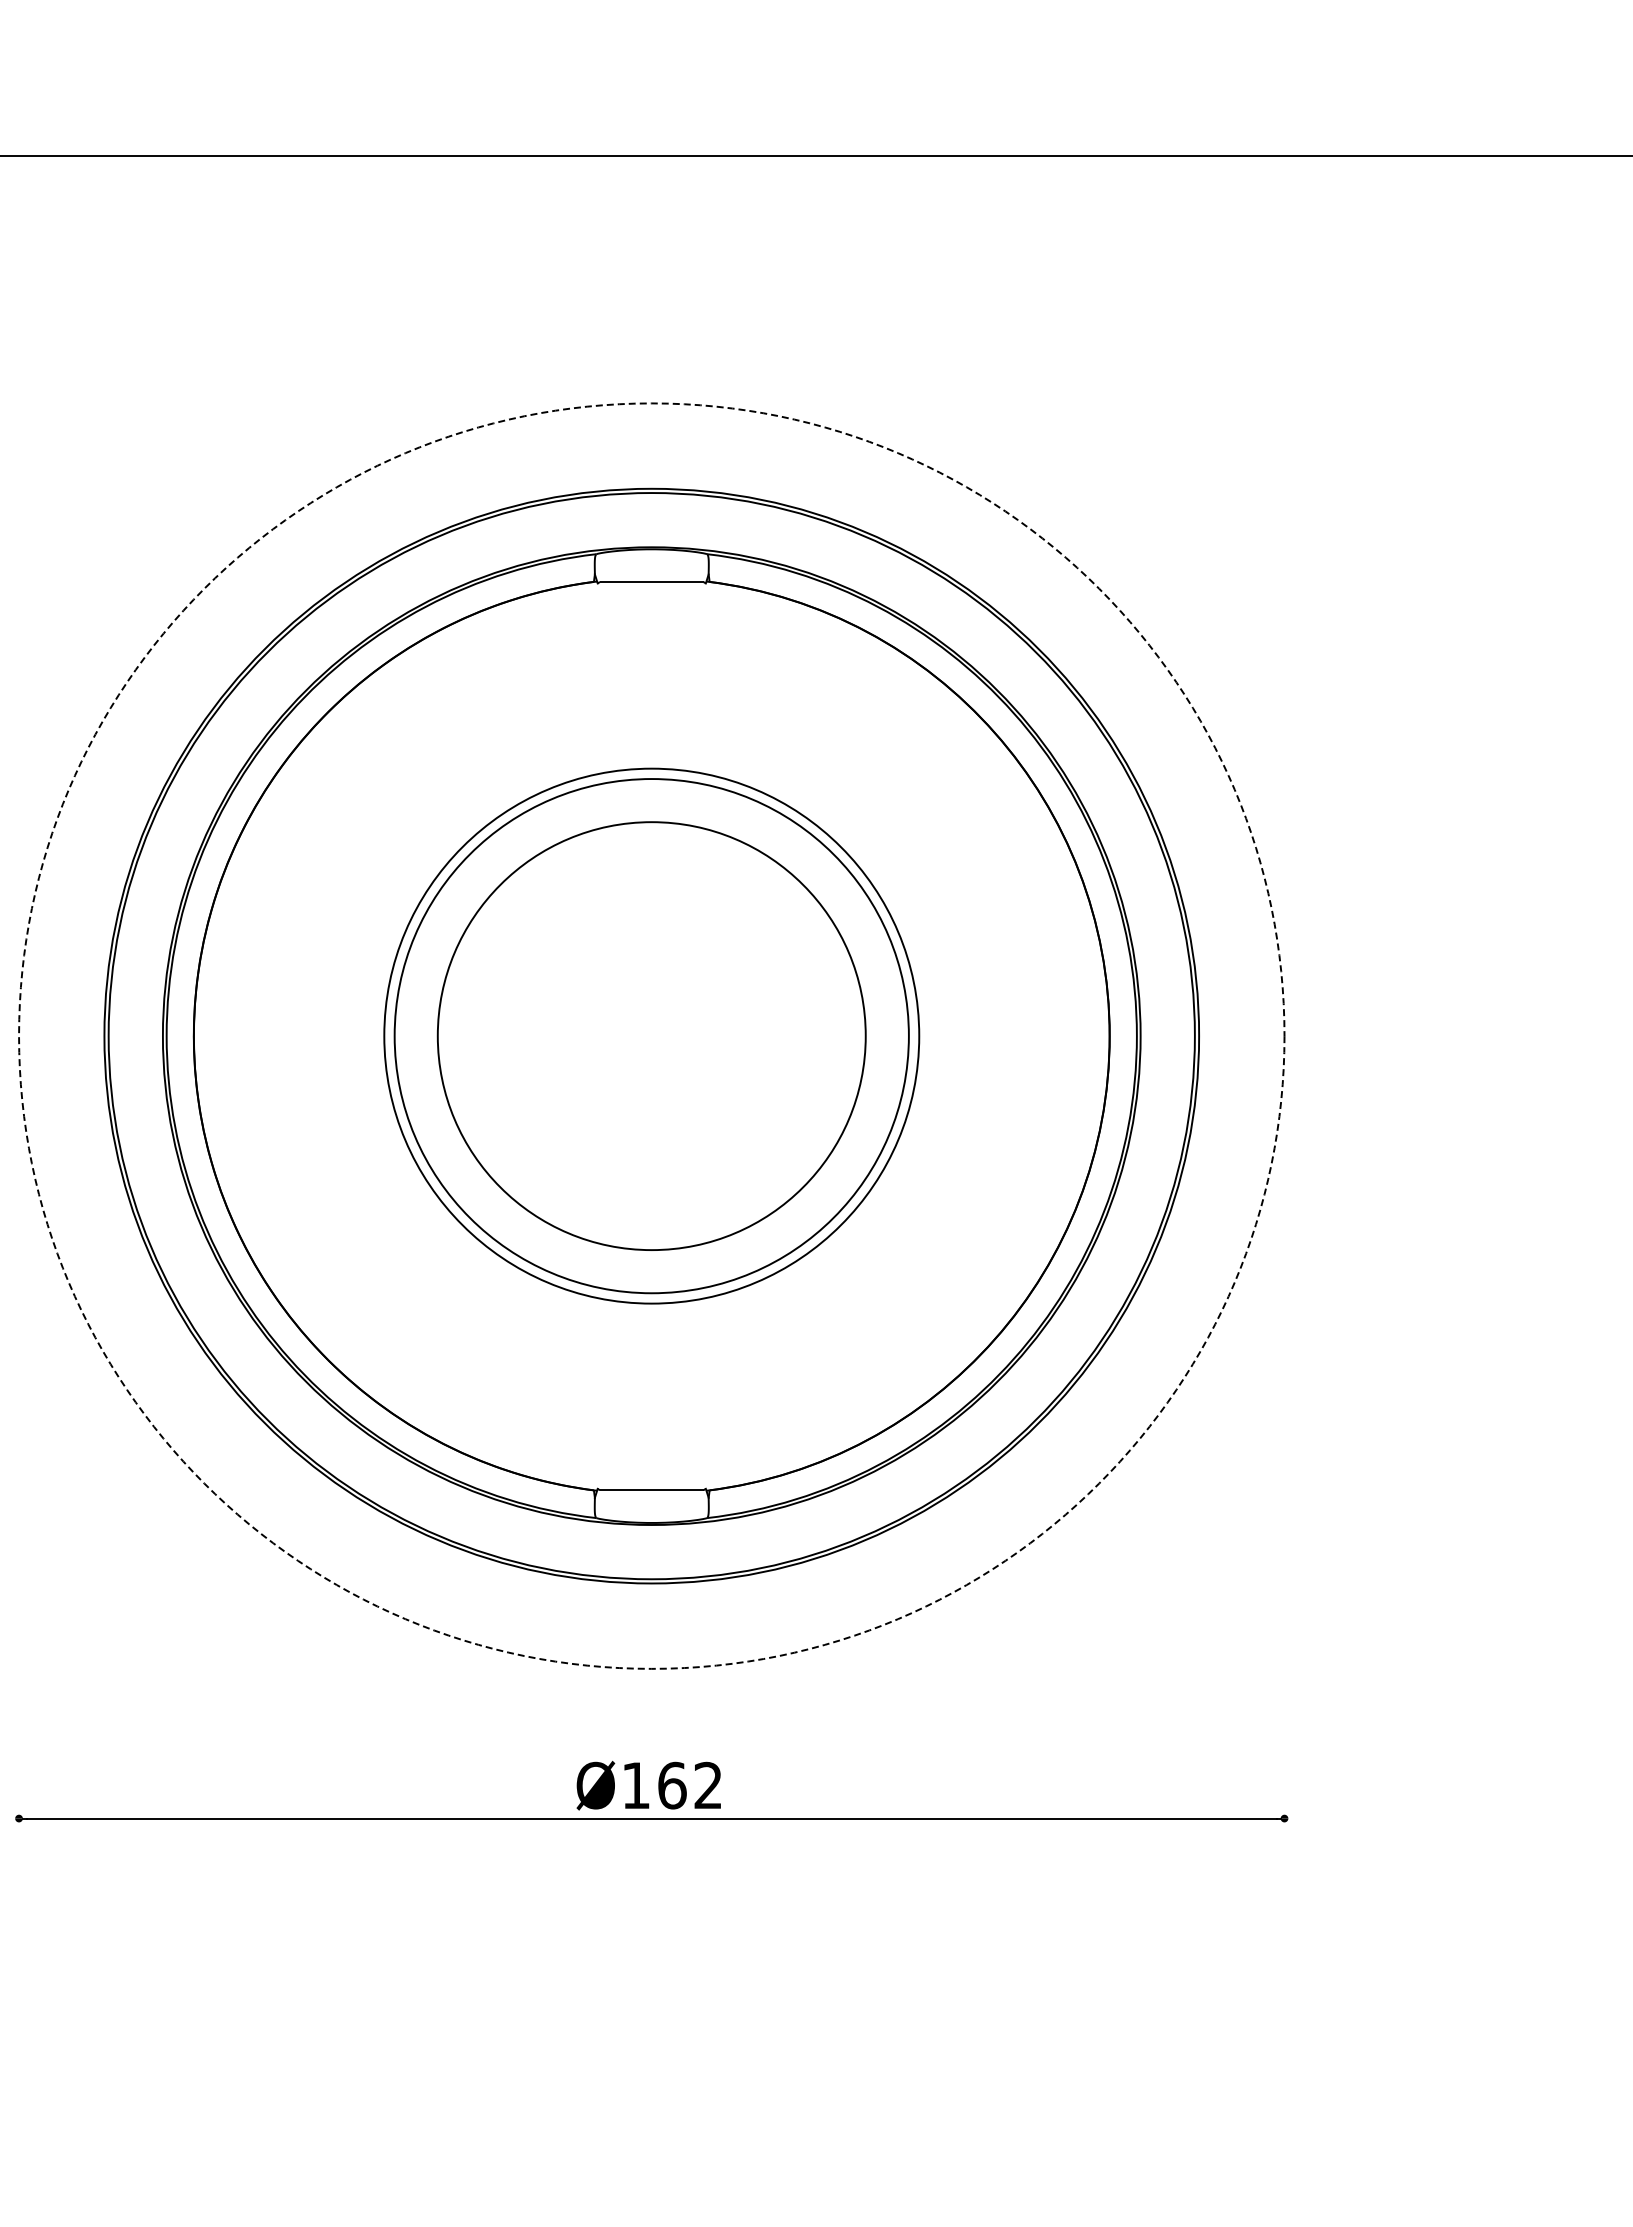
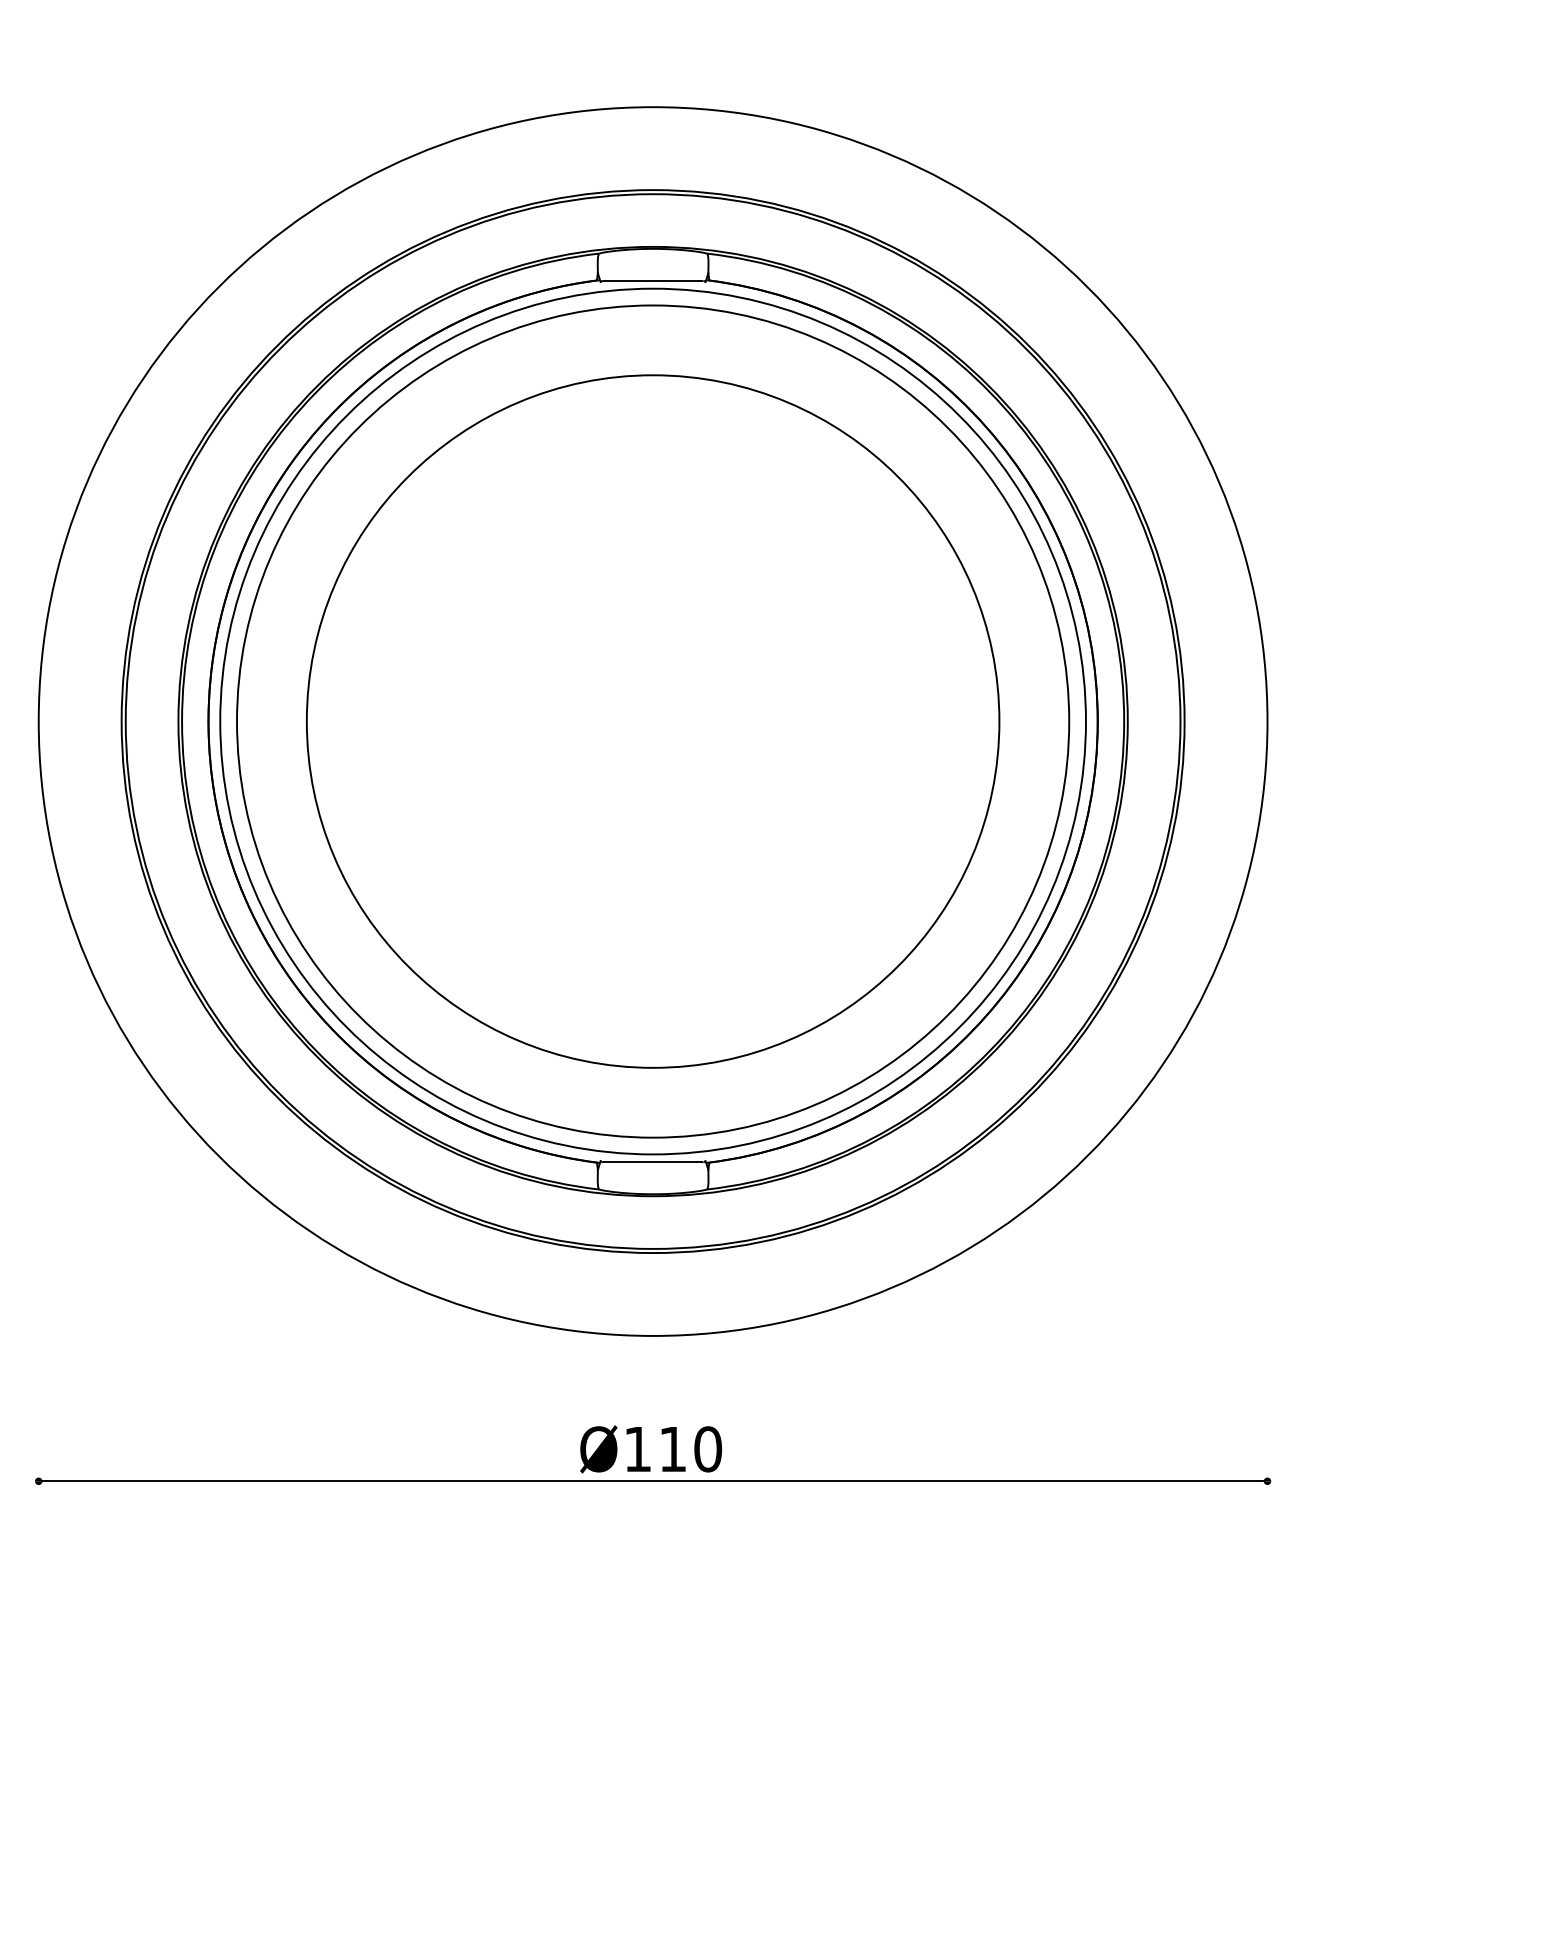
circle: (651, 1035) -> (652, 720), dashed -> solid
circle: (651, 1035) -> (652, 720), size x1.67
circle: (651, 1035) -> (652, 720), size x1.67
circle: (651, 1035) -> (652, 720), size x1.67
text: (690, 1785) -> (690, 1449), Ø162 -> Ø110

